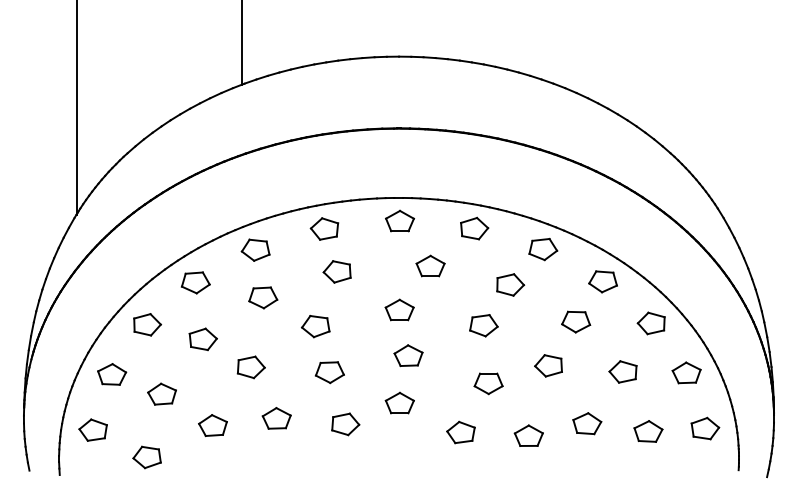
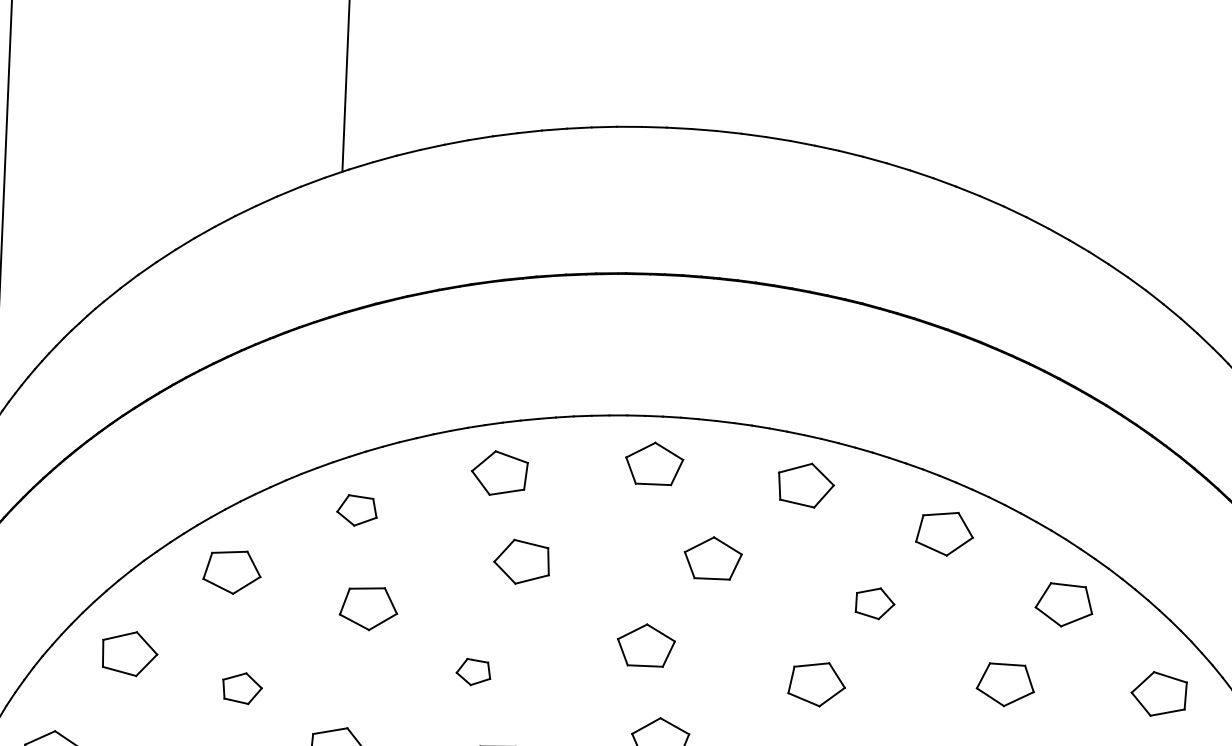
part: (255, 249) -> (356, 509), size x0.7
part: (510, 284) -> (874, 602), size x0.7
part: (315, 326) -> (472, 671), size x0.6
part: (202, 339) -> (240, 688), size x0.7

